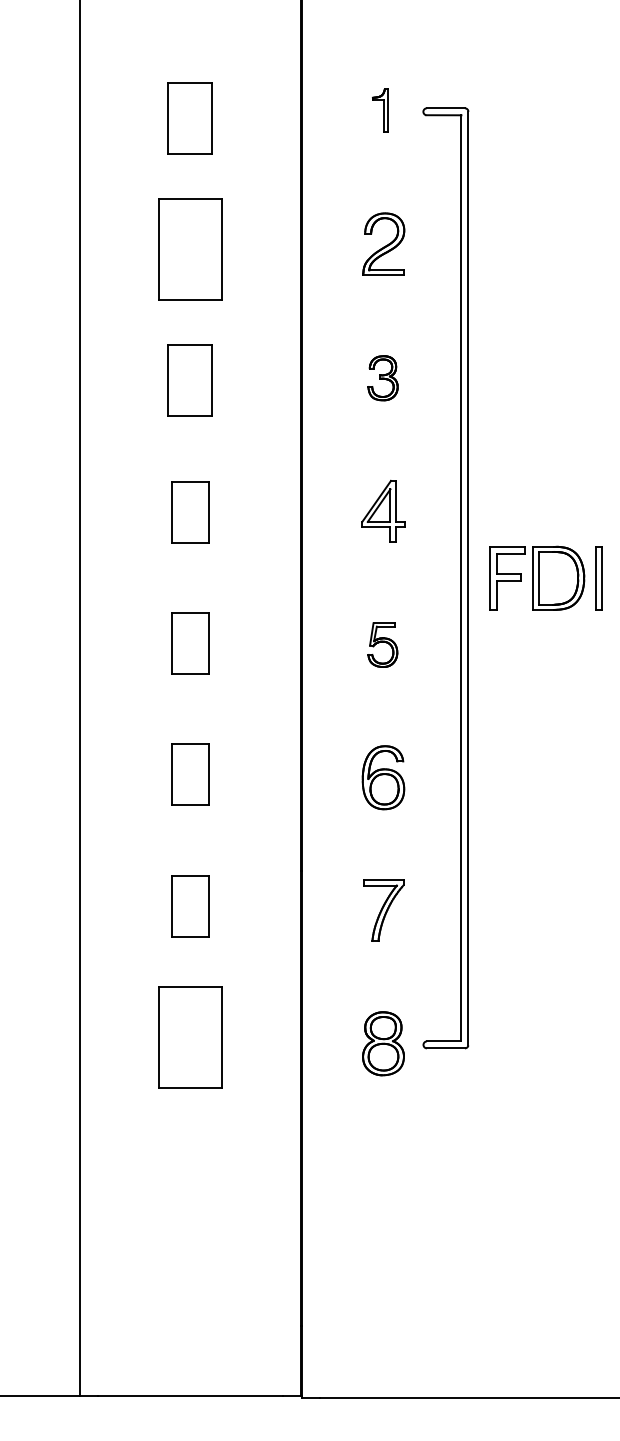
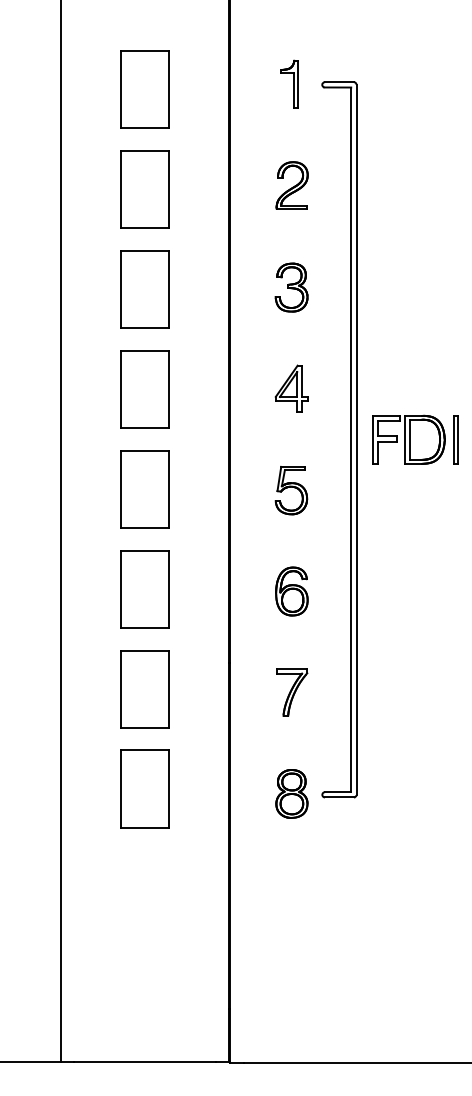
part: (380, 110) -> (289, 83), size x1.43
part: (189, 117) -> (144, 89), size x1.43
part: (382, 378) -> (291, 287), size x1.43
part: (189, 380) -> (144, 289), size x1.43
part: (189, 512) -> (144, 389), size x1.67
part: (189, 643) -> (144, 489), size x1.67
part: (382, 644) -> (291, 490), size x1.43
part: (189, 775) -> (144, 589), size x1.67
part: (189, 906) -> (144, 689), size x1.67

